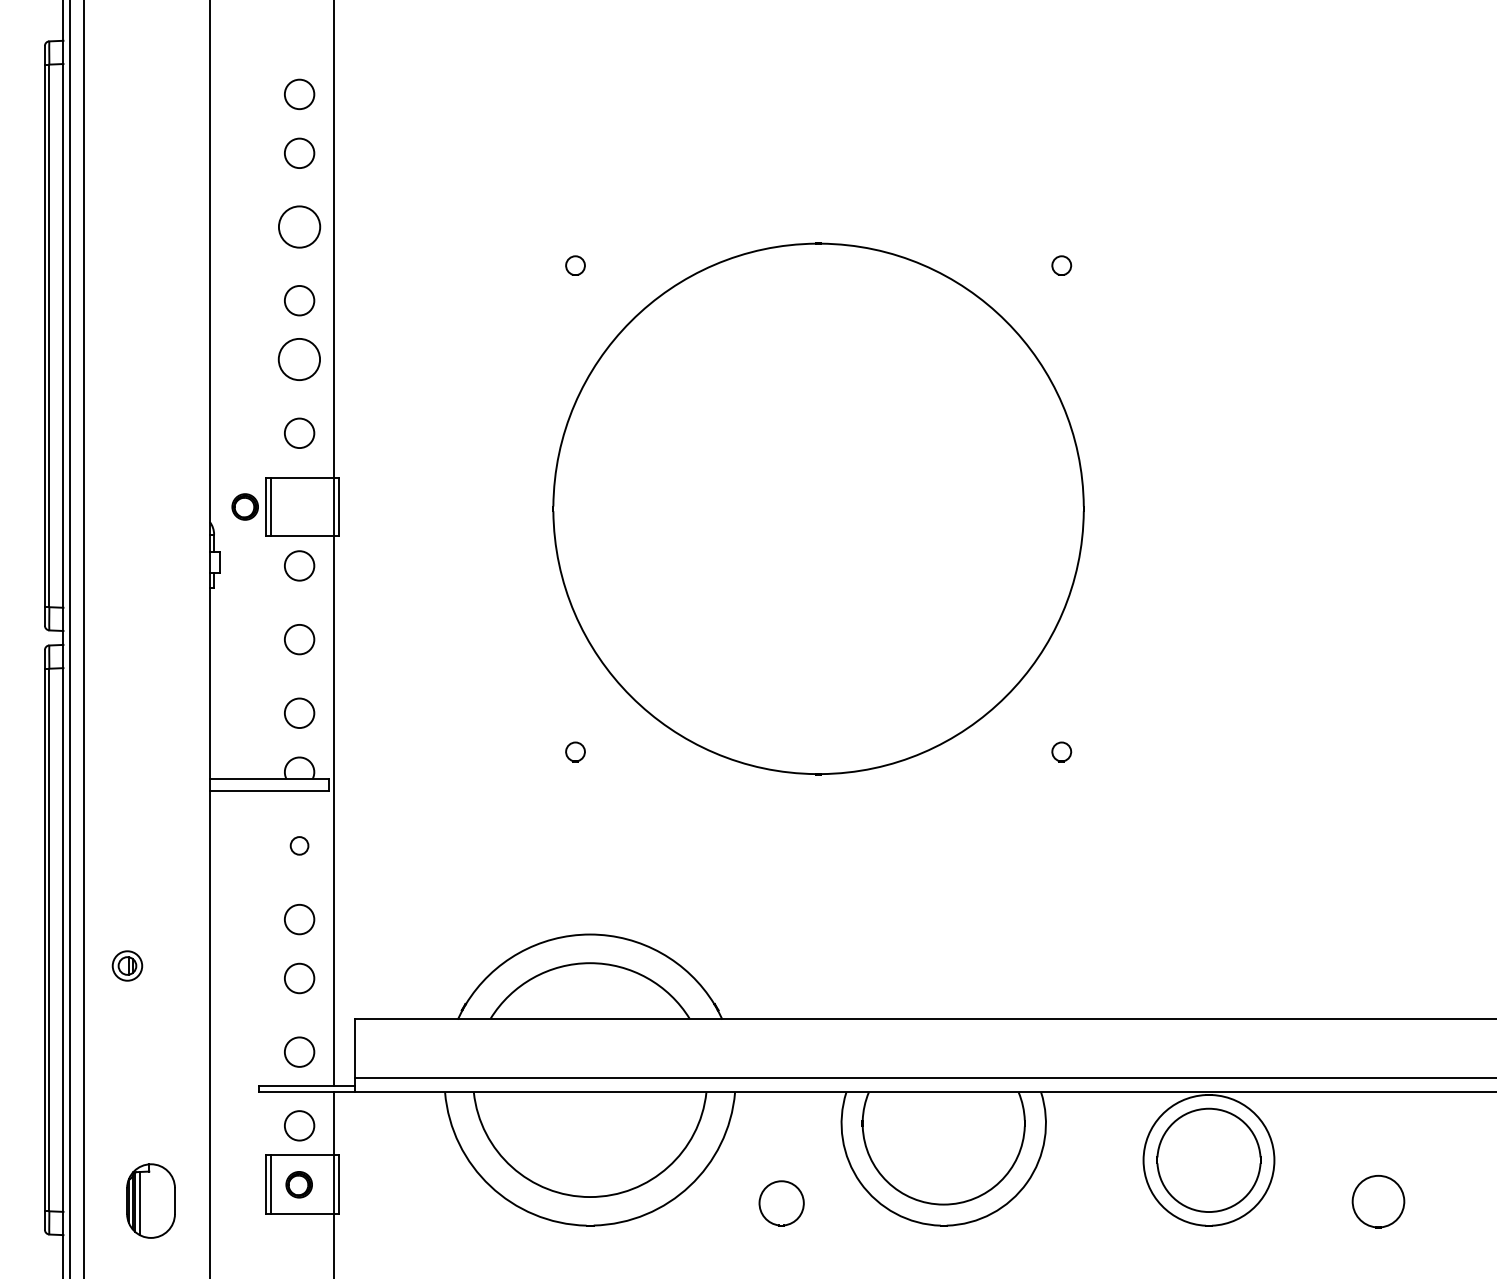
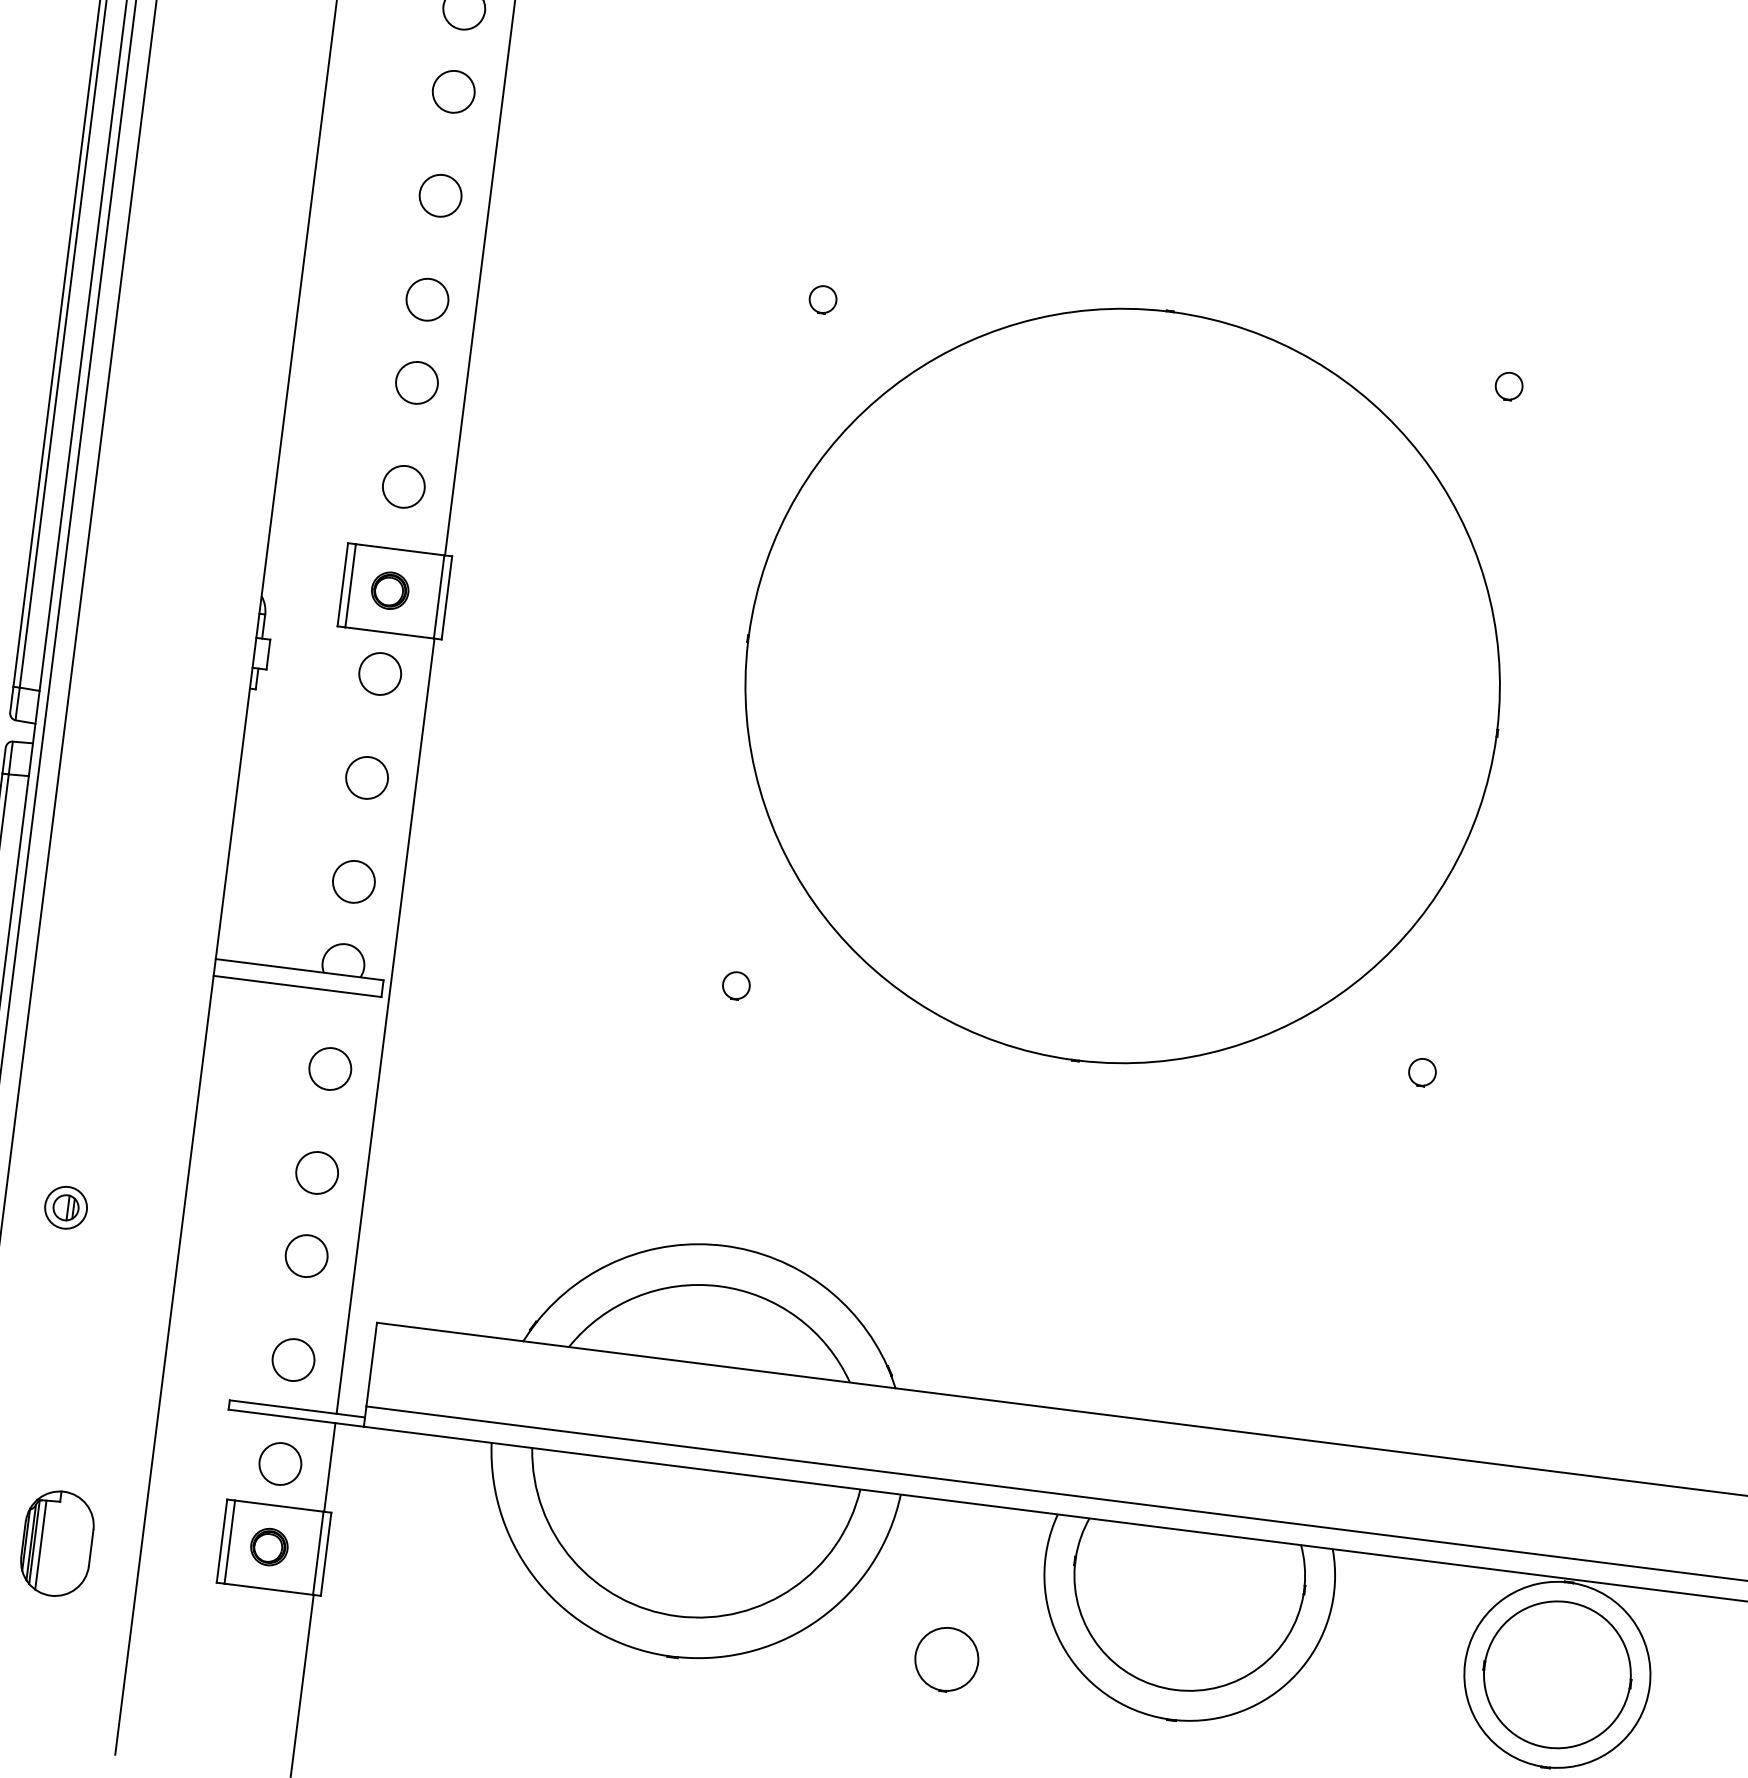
circle: (299, 226) -> (440, 195), size x0.71
circle: (299, 359) -> (416, 382), size x0.71
part: (244, 506) -> (389, 589), moved
circle: (299, 845) -> (330, 1068), size x1.67

